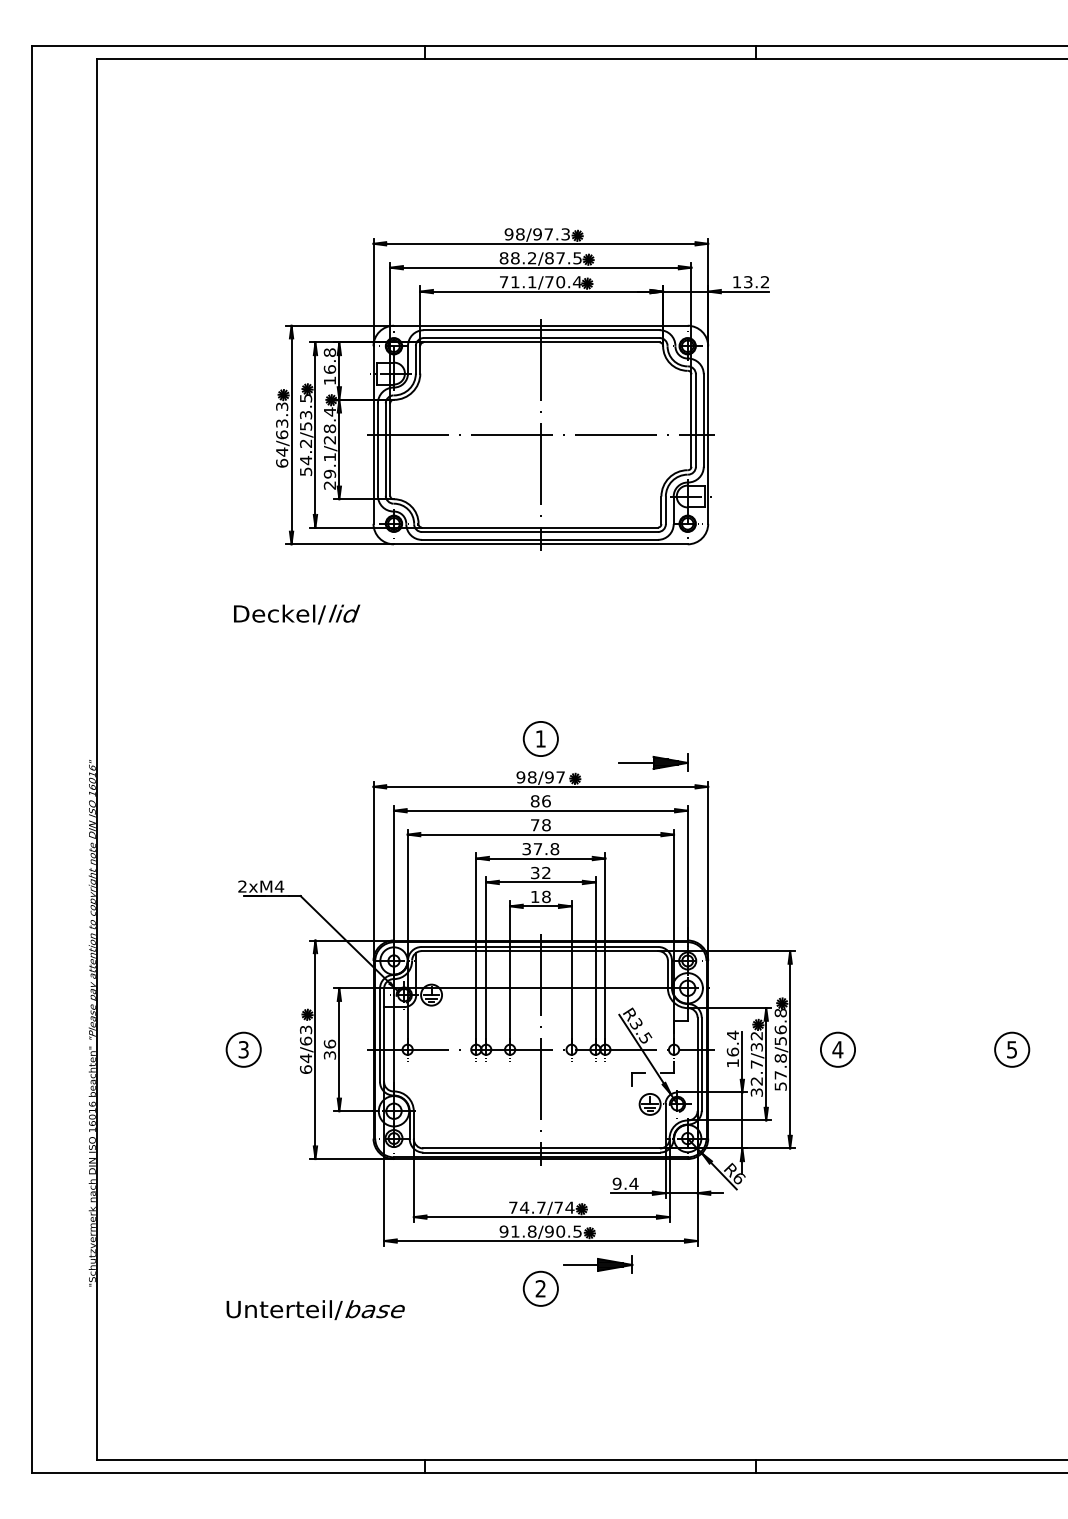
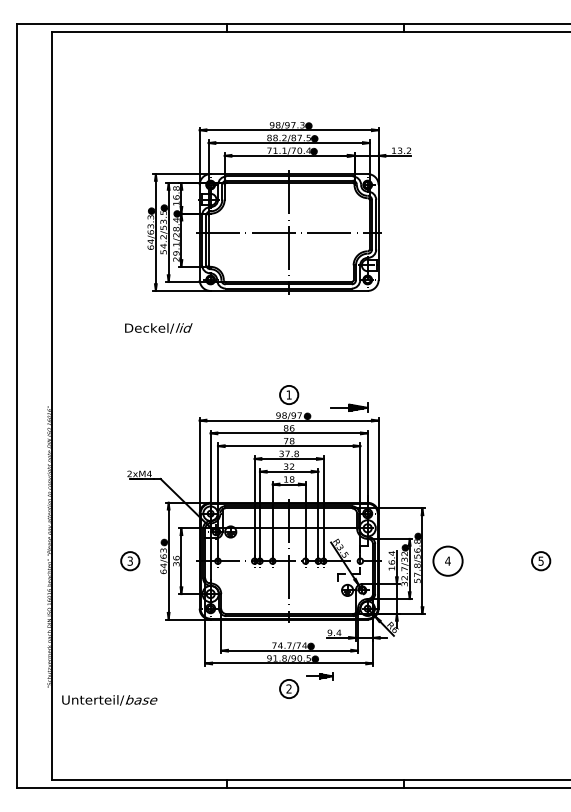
circle: (836, 1050) -> (447, 561), size x1.6
part: (599, 1265) -> (320, 676), size x0.7
text: (315, 1310) -> (109, 700), moved

